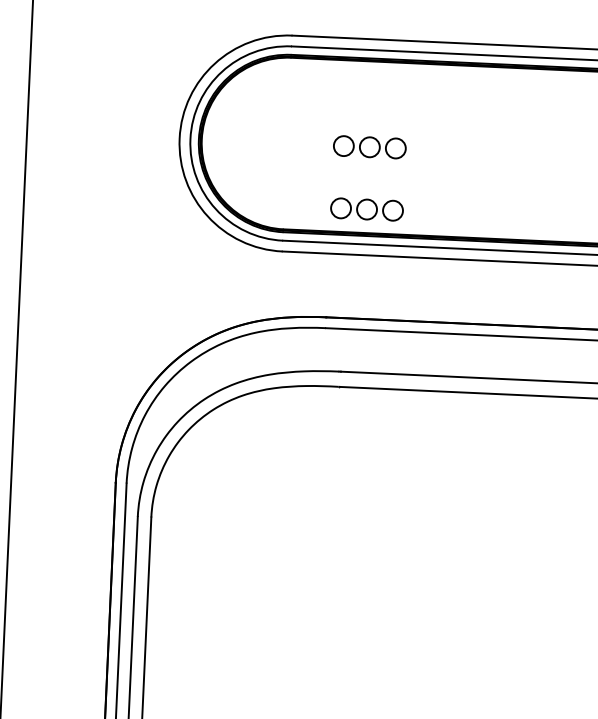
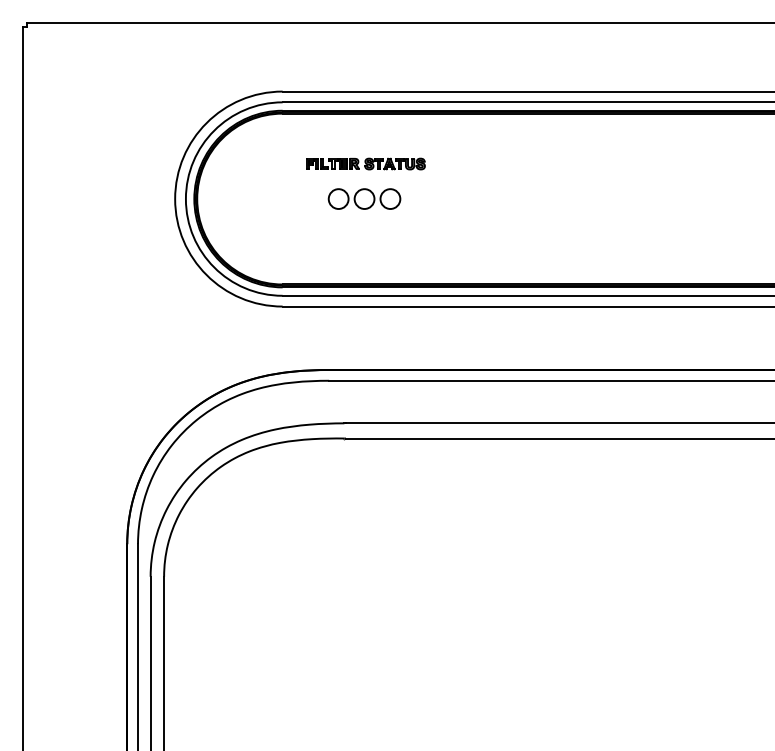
part: (372, 111) -> (365, 163), added
part: (366, 208) -> (364, 260), removed

